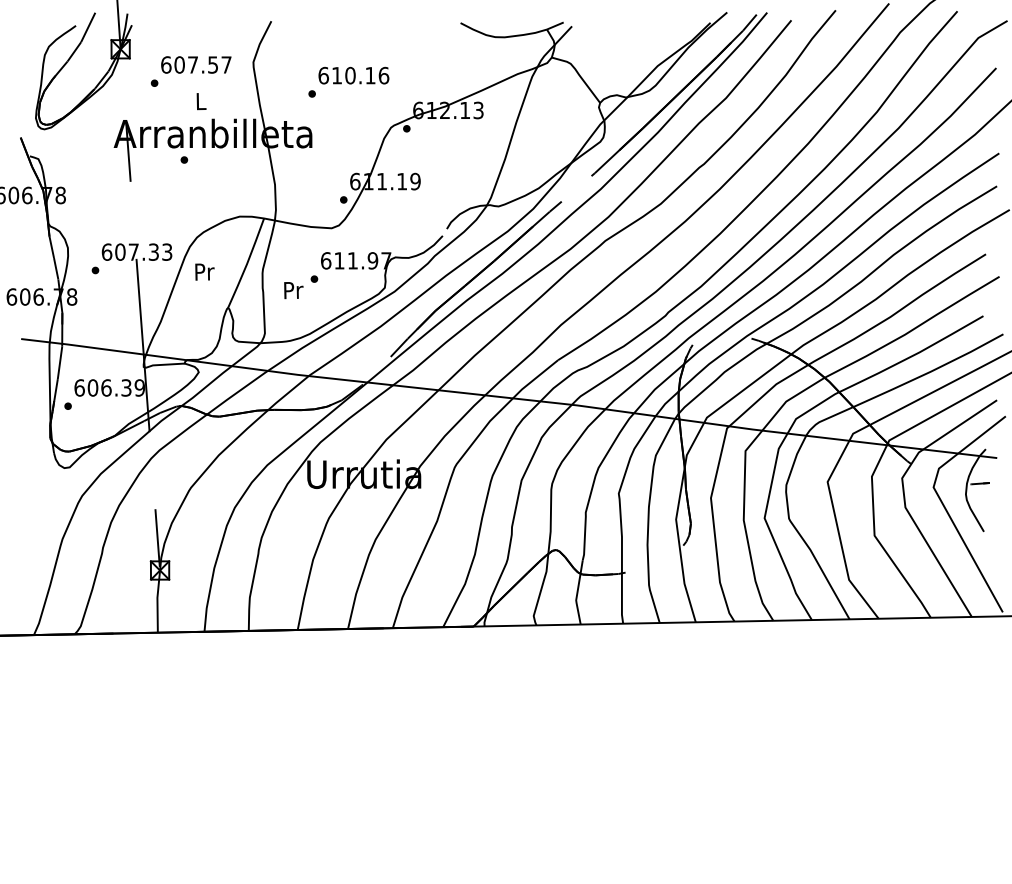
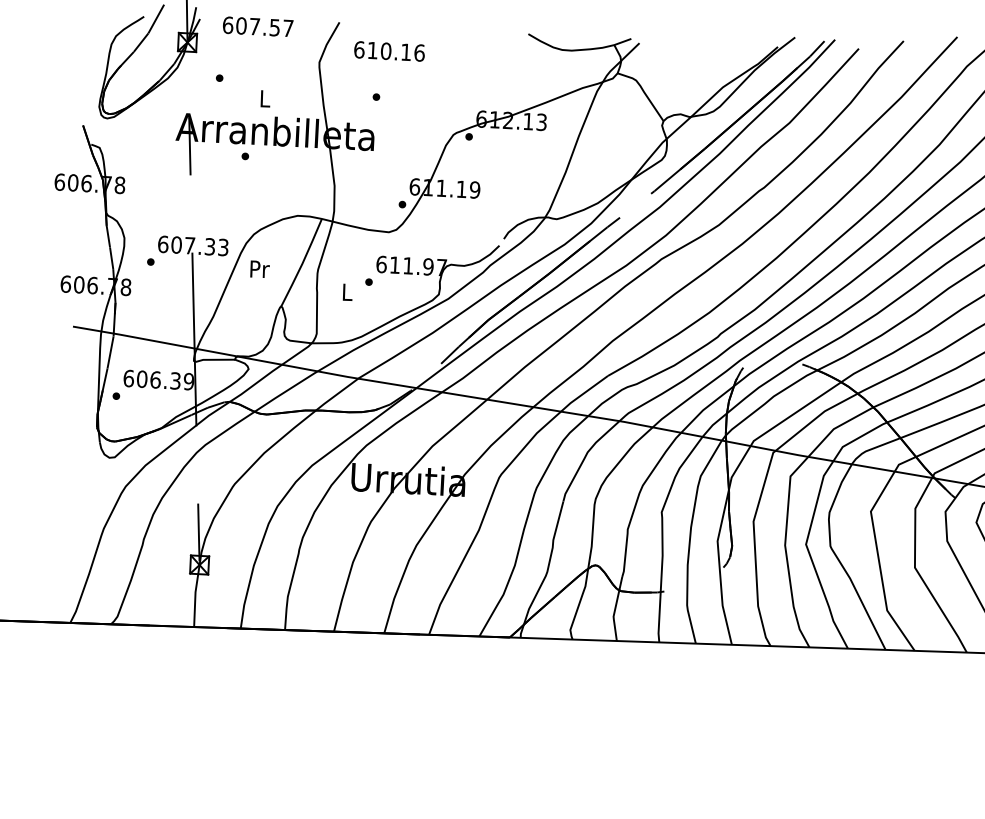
text: (196, 64) -> (258, 26), moved
text: (353, 75) -> (389, 51), moved
text: (293, 290) -> (347, 292), Pr -> L

